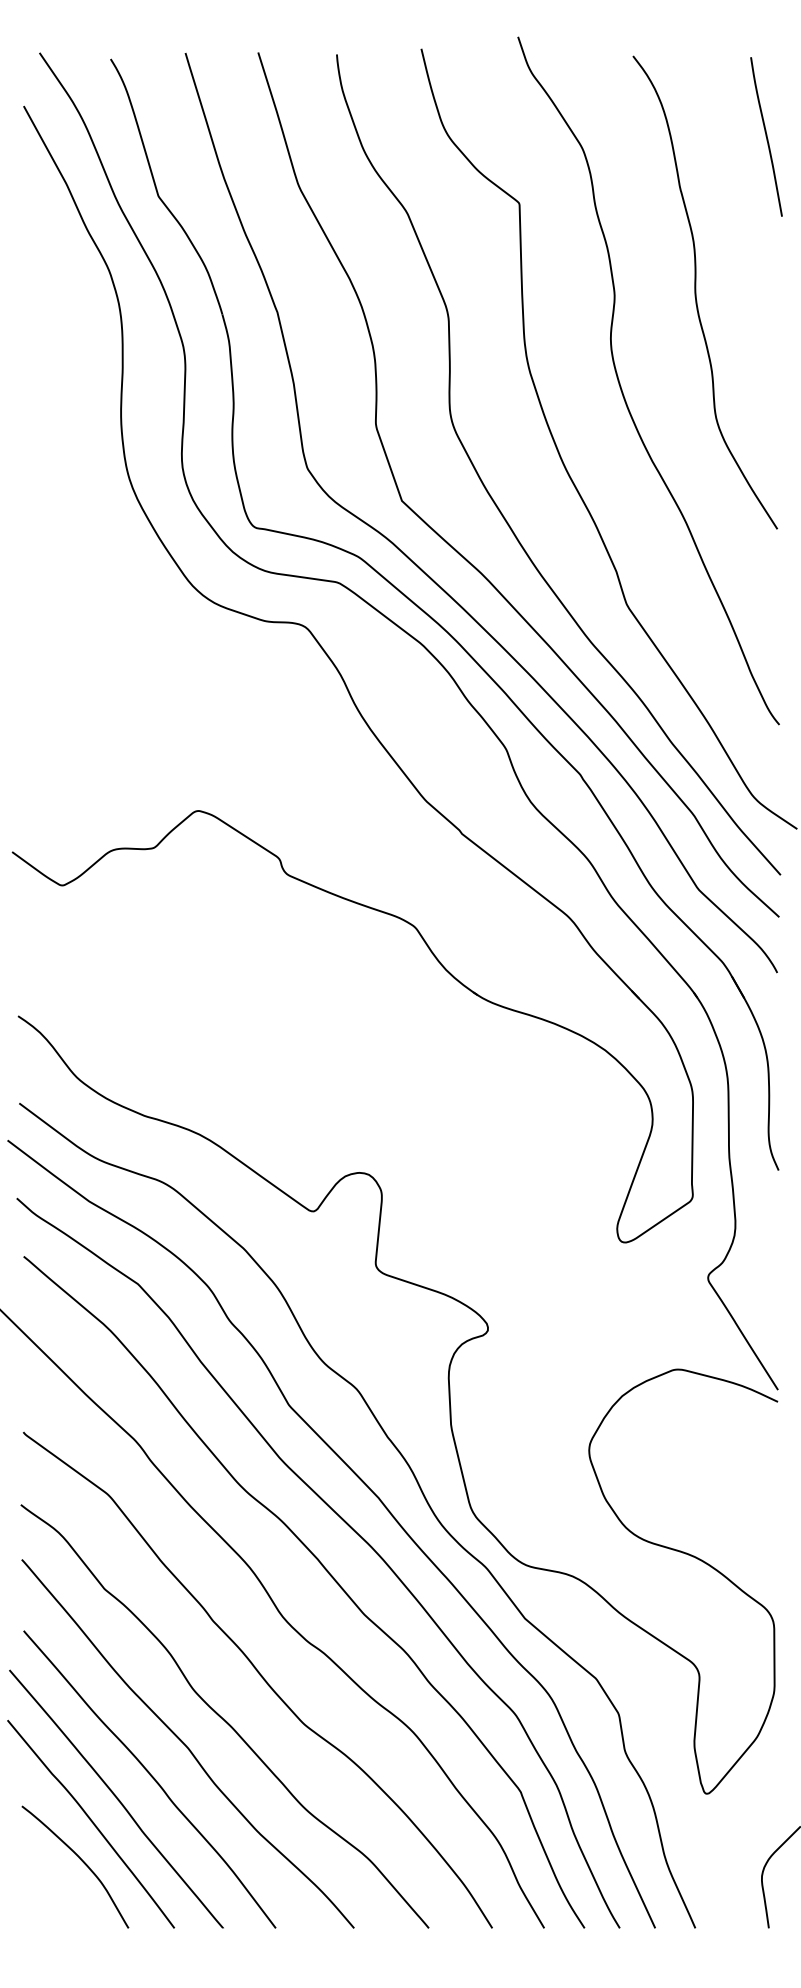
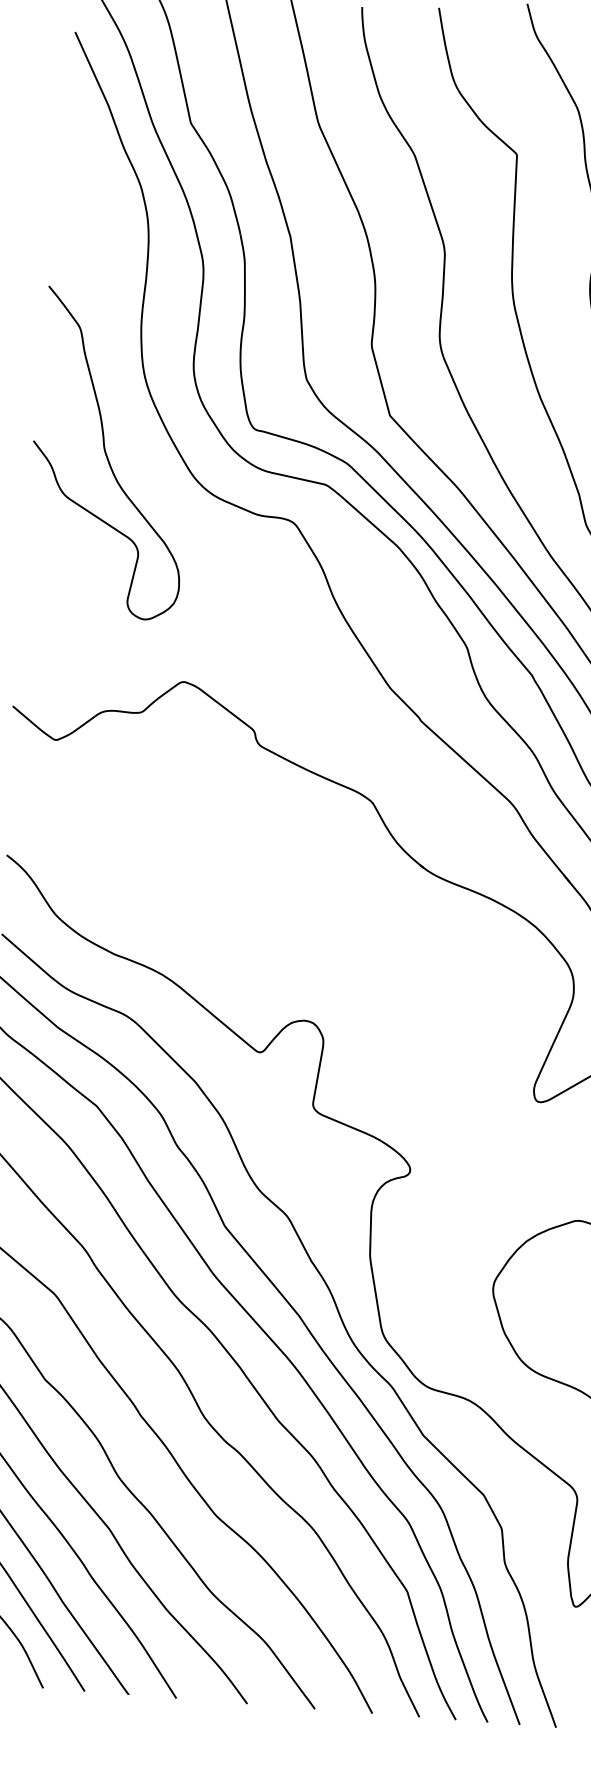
curve: (94, 567) -> (107, 454), added

